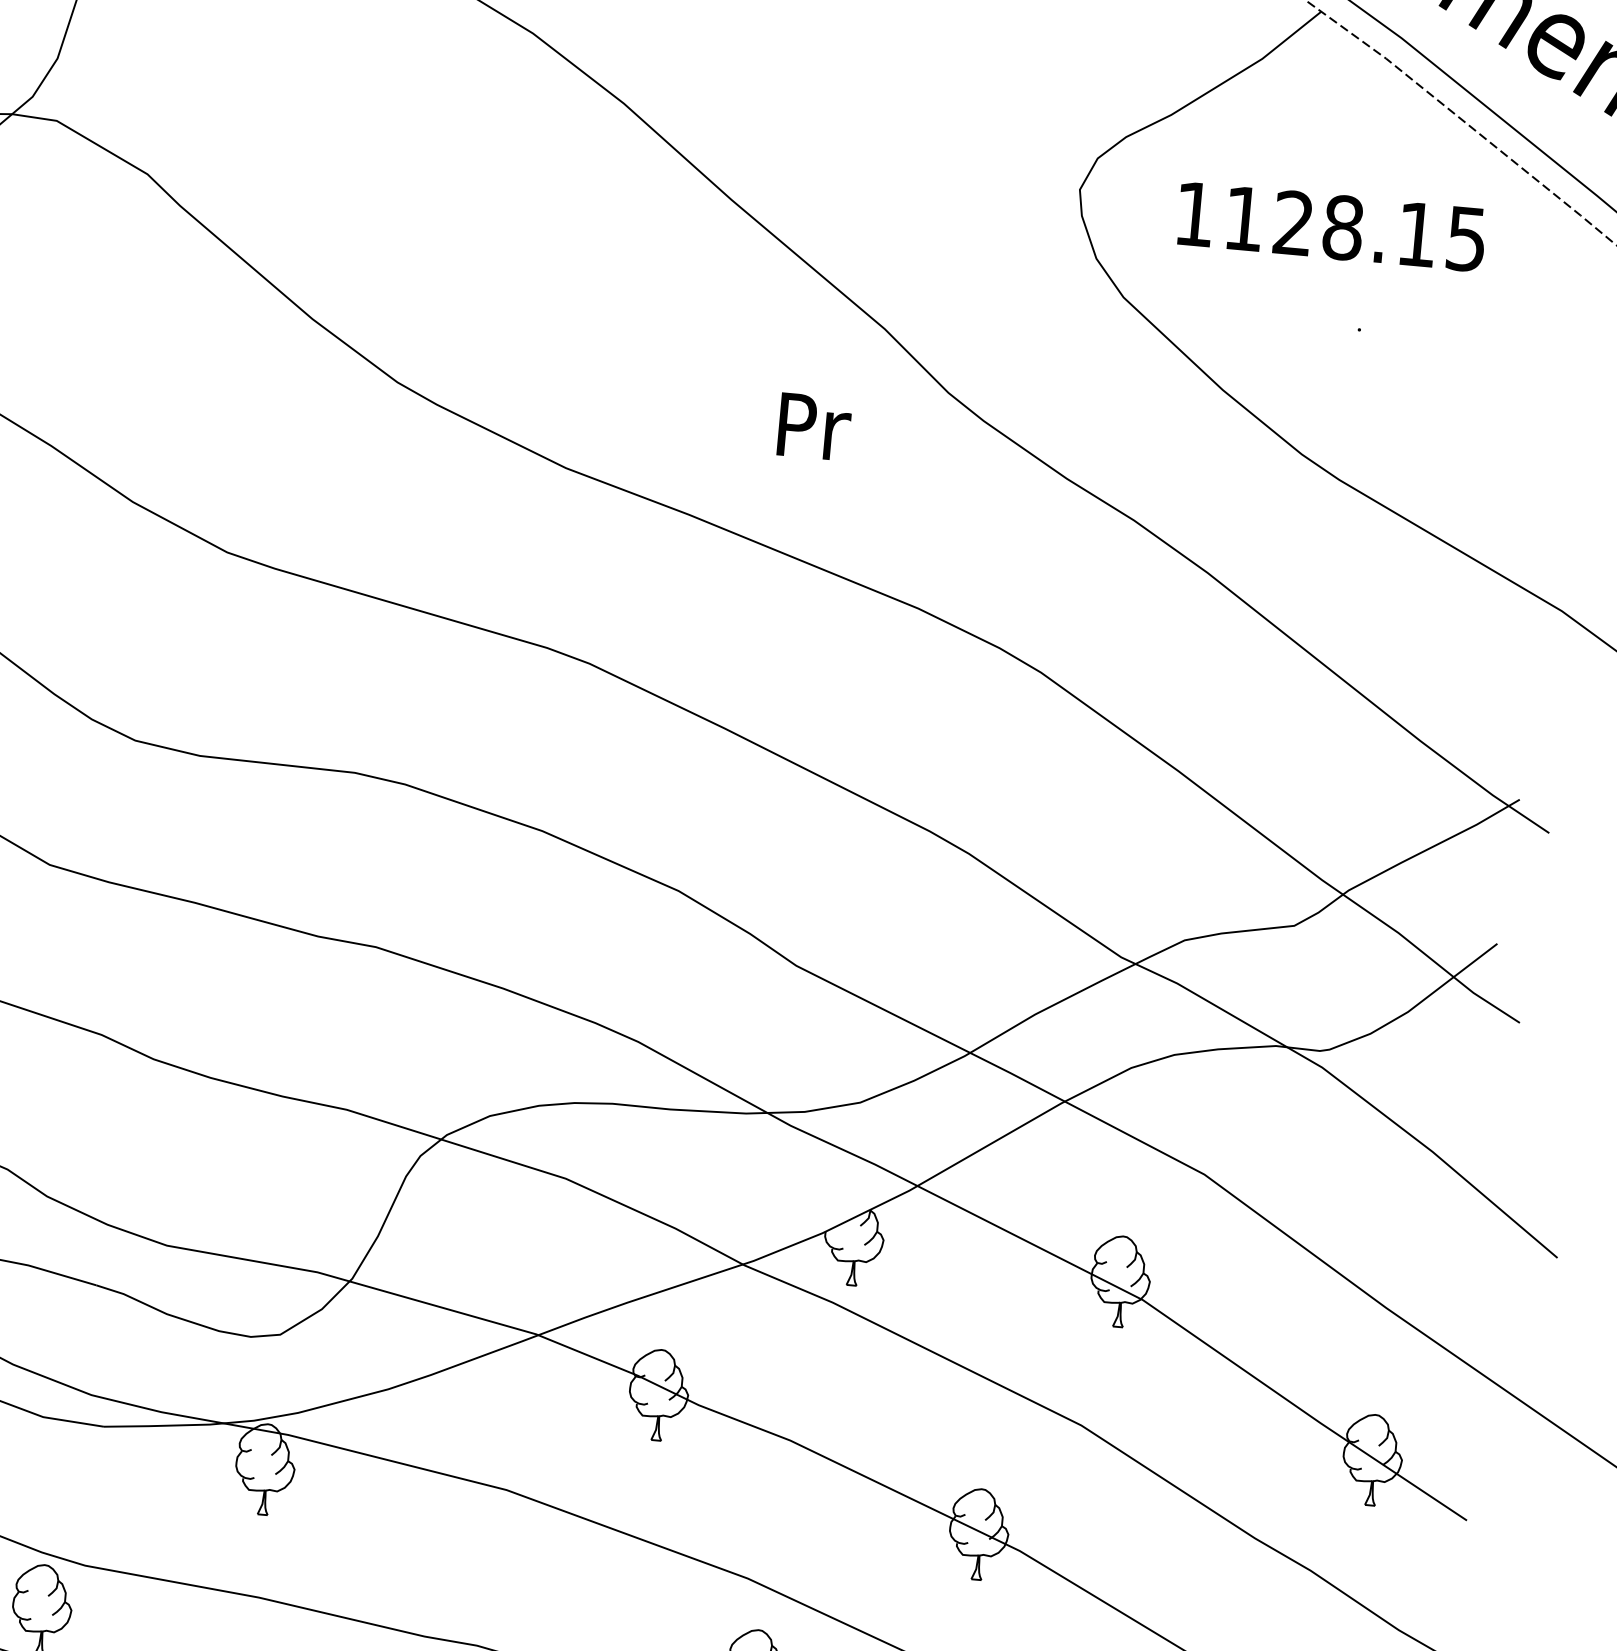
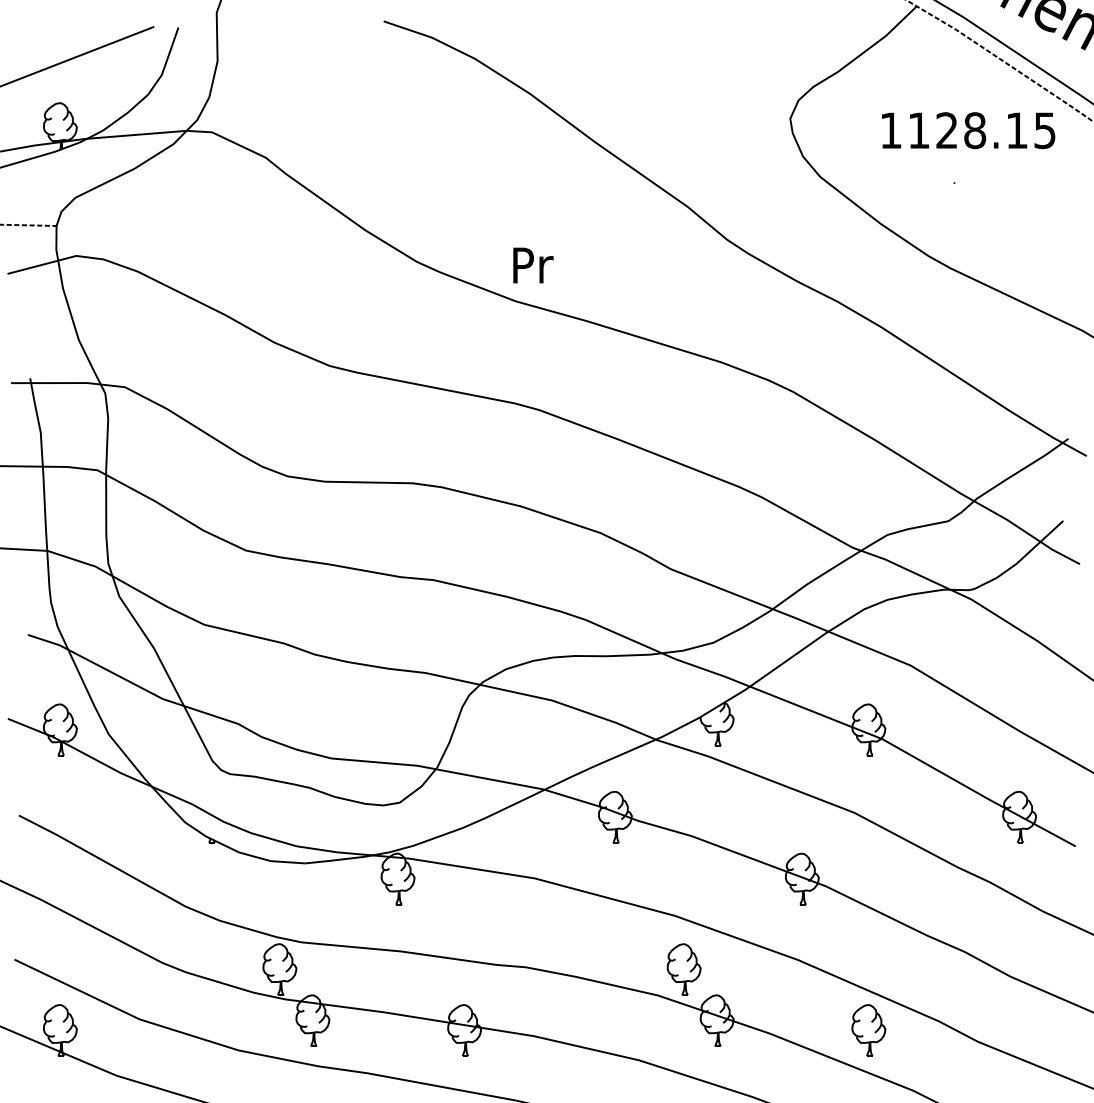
text: (1331, 226) -> (968, 130), moved
text: (814, 426) -> (533, 265), moved

